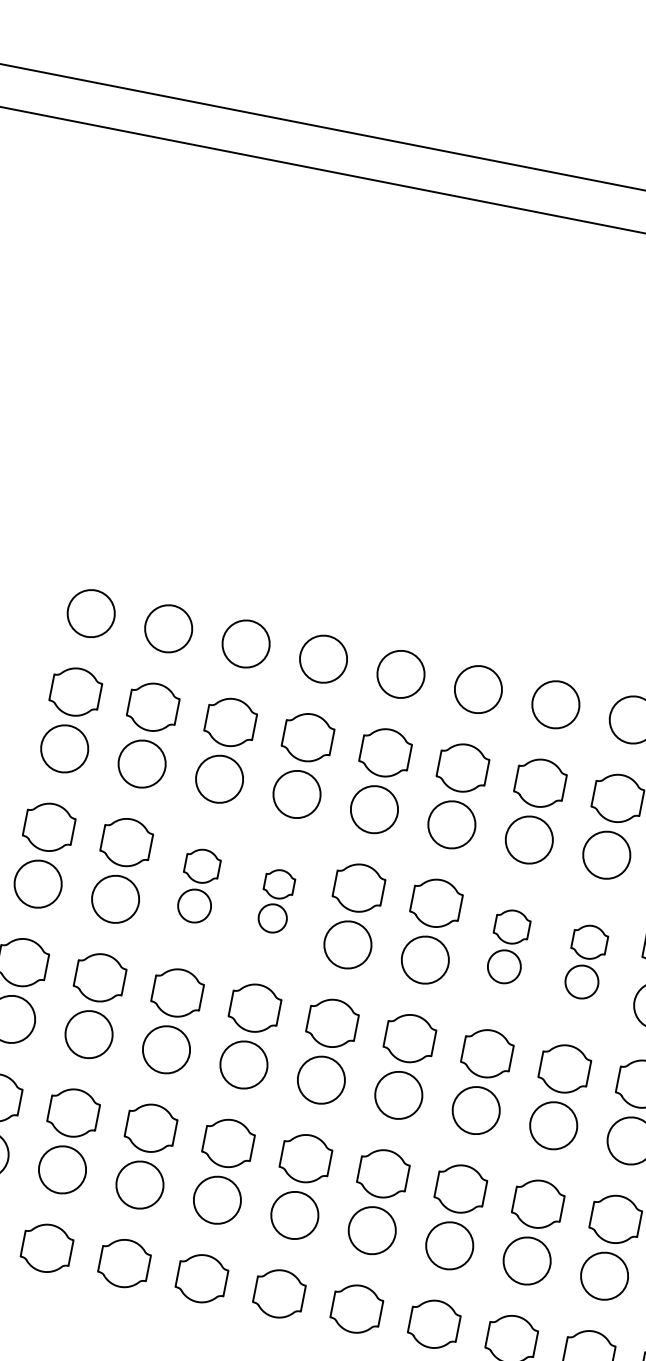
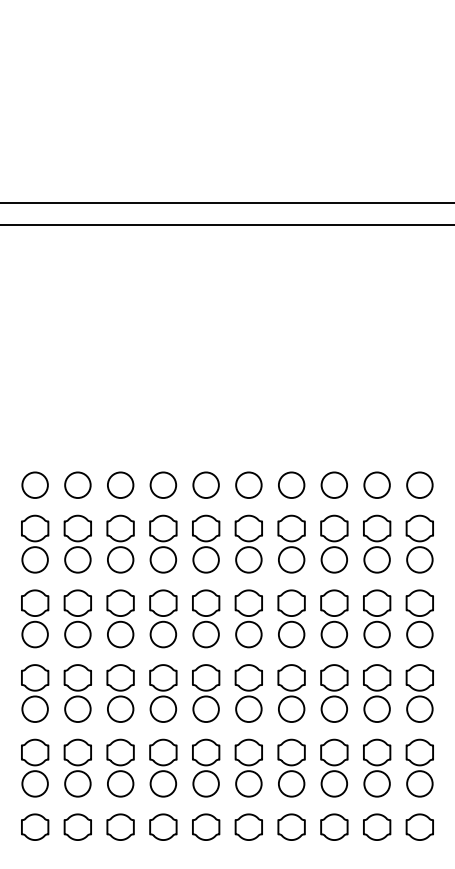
part: (198, 885) -> (120, 618), size x1.43
part: (276, 900) -> (163, 618), size x1.67
part: (508, 946) -> (291, 618), size x1.43
part: (586, 961) -> (334, 618), size x1.43

